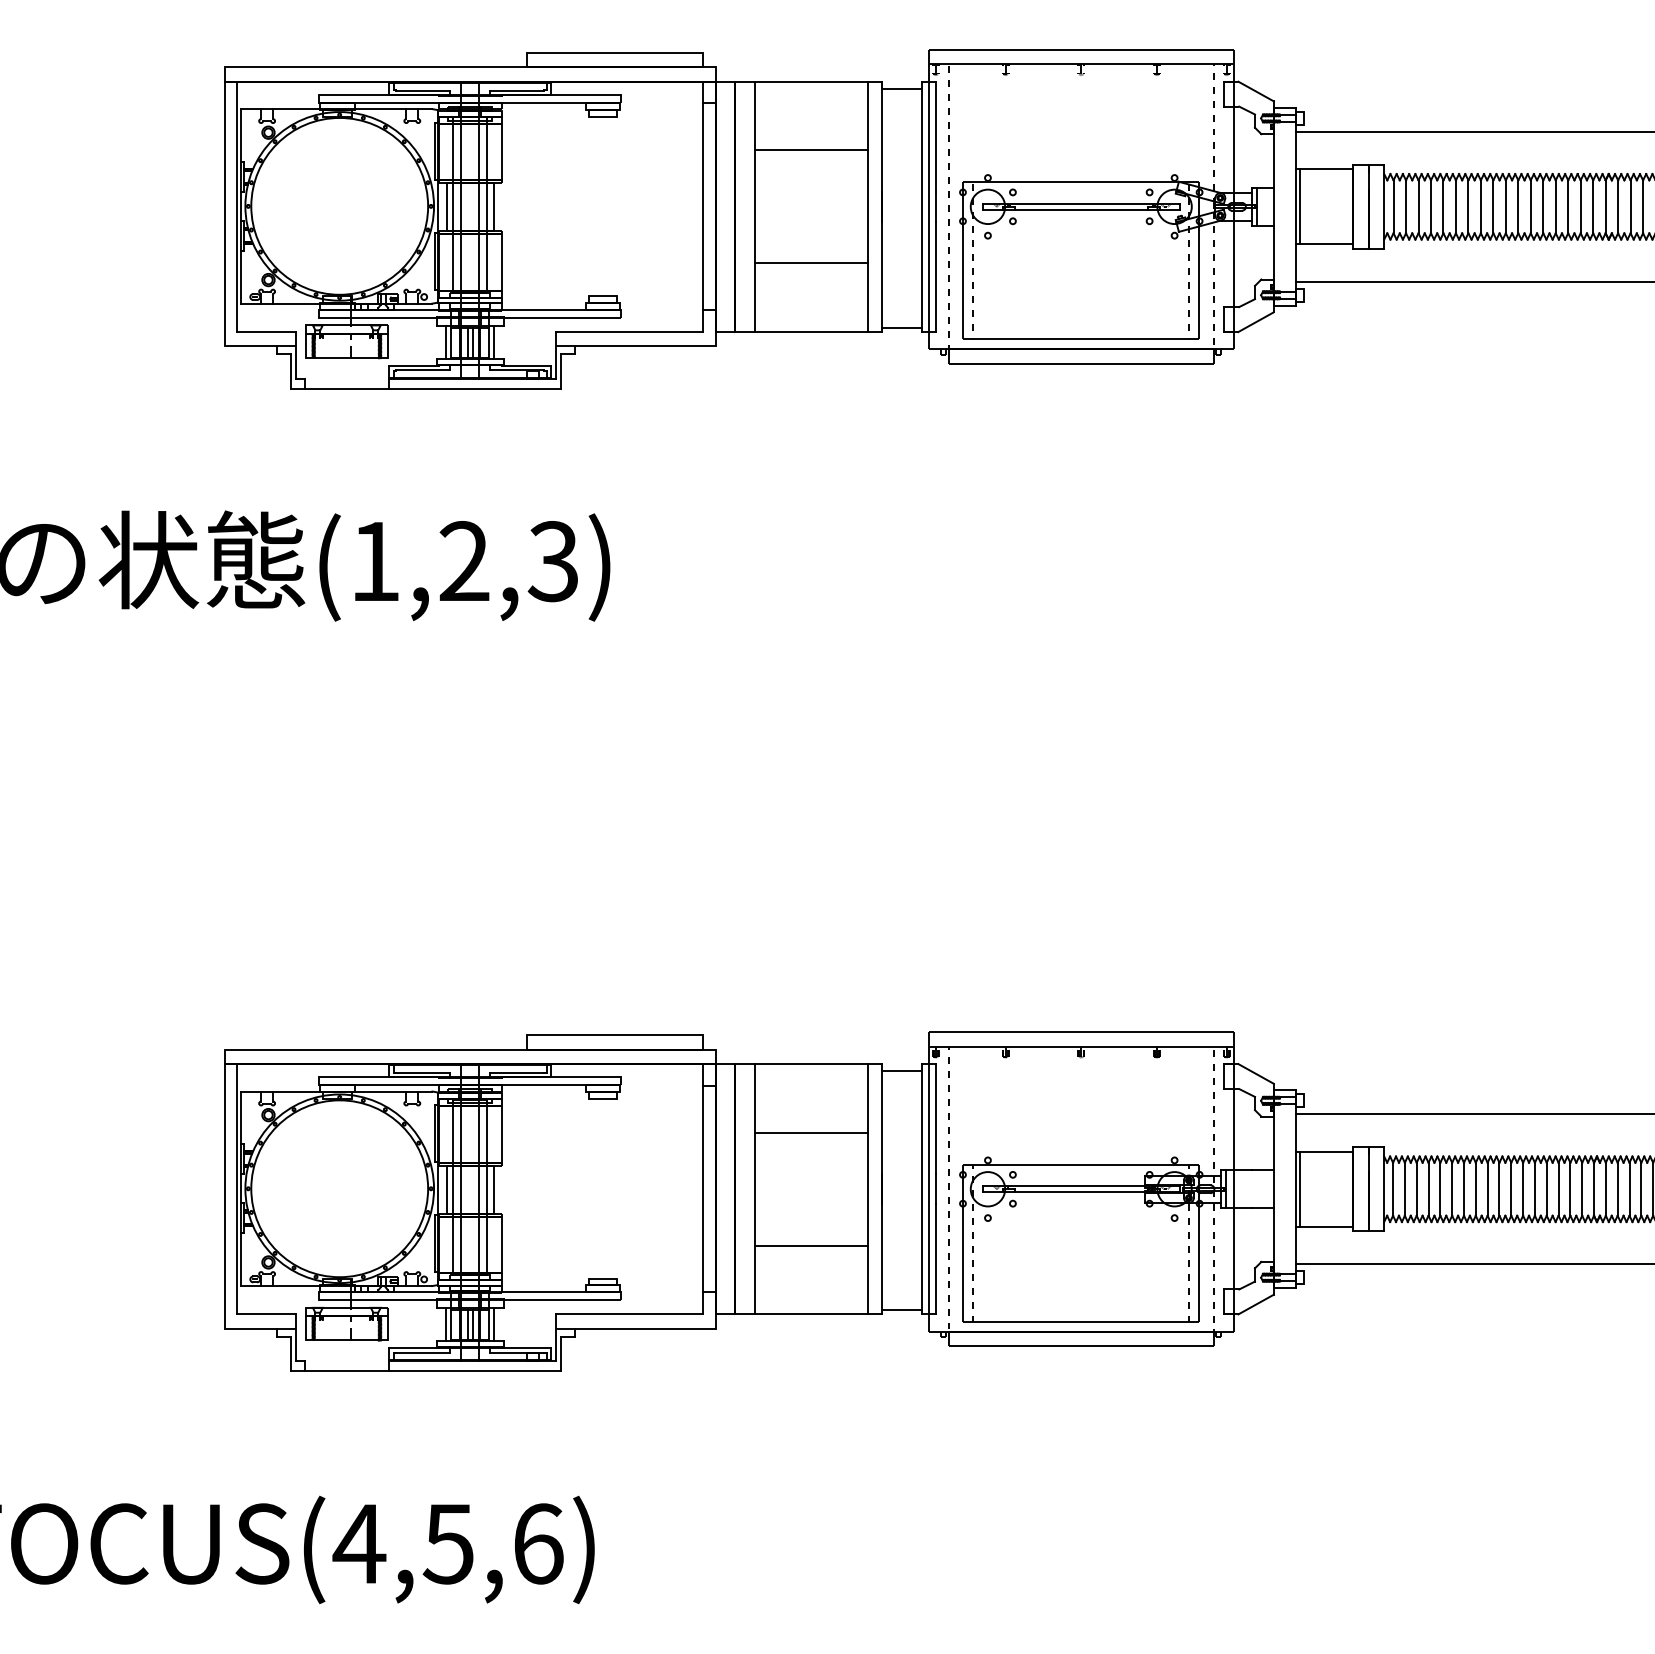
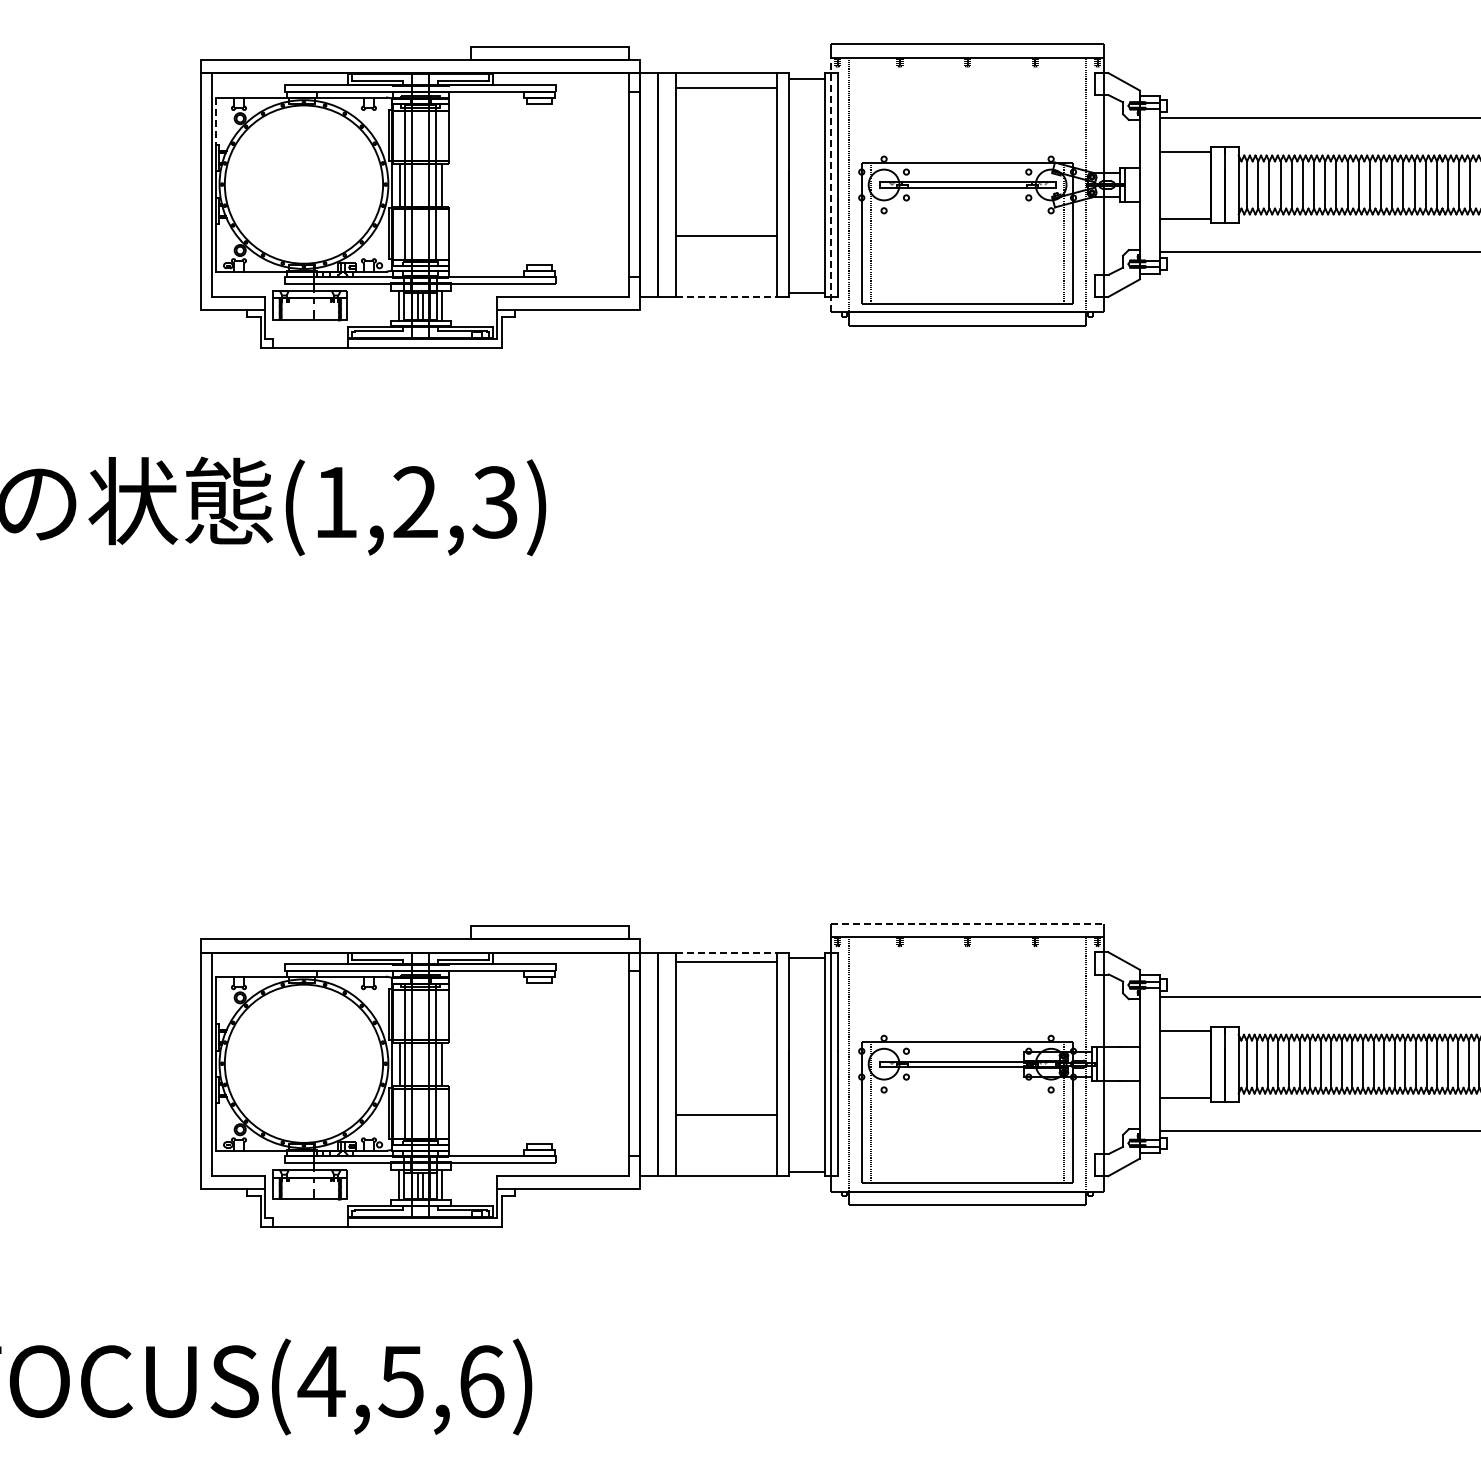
line: (241, 135) -> (216, 121), solid -> dashed
line: (810, 150) -> (725, 88), moved
line: (929, 206) -> (831, 184), solid -> dashed
line: (1300, 206) -> (1163, 184), removed
line: (811, 331) -> (726, 296), solid -> dashed
line: (1082, 1032) -> (968, 923), solid -> dashed
line: (811, 1064) -> (726, 952), solid -> dashed
line: (810, 1132) -> (725, 961), moved
line: (1300, 1188) -> (1163, 1063), removed

